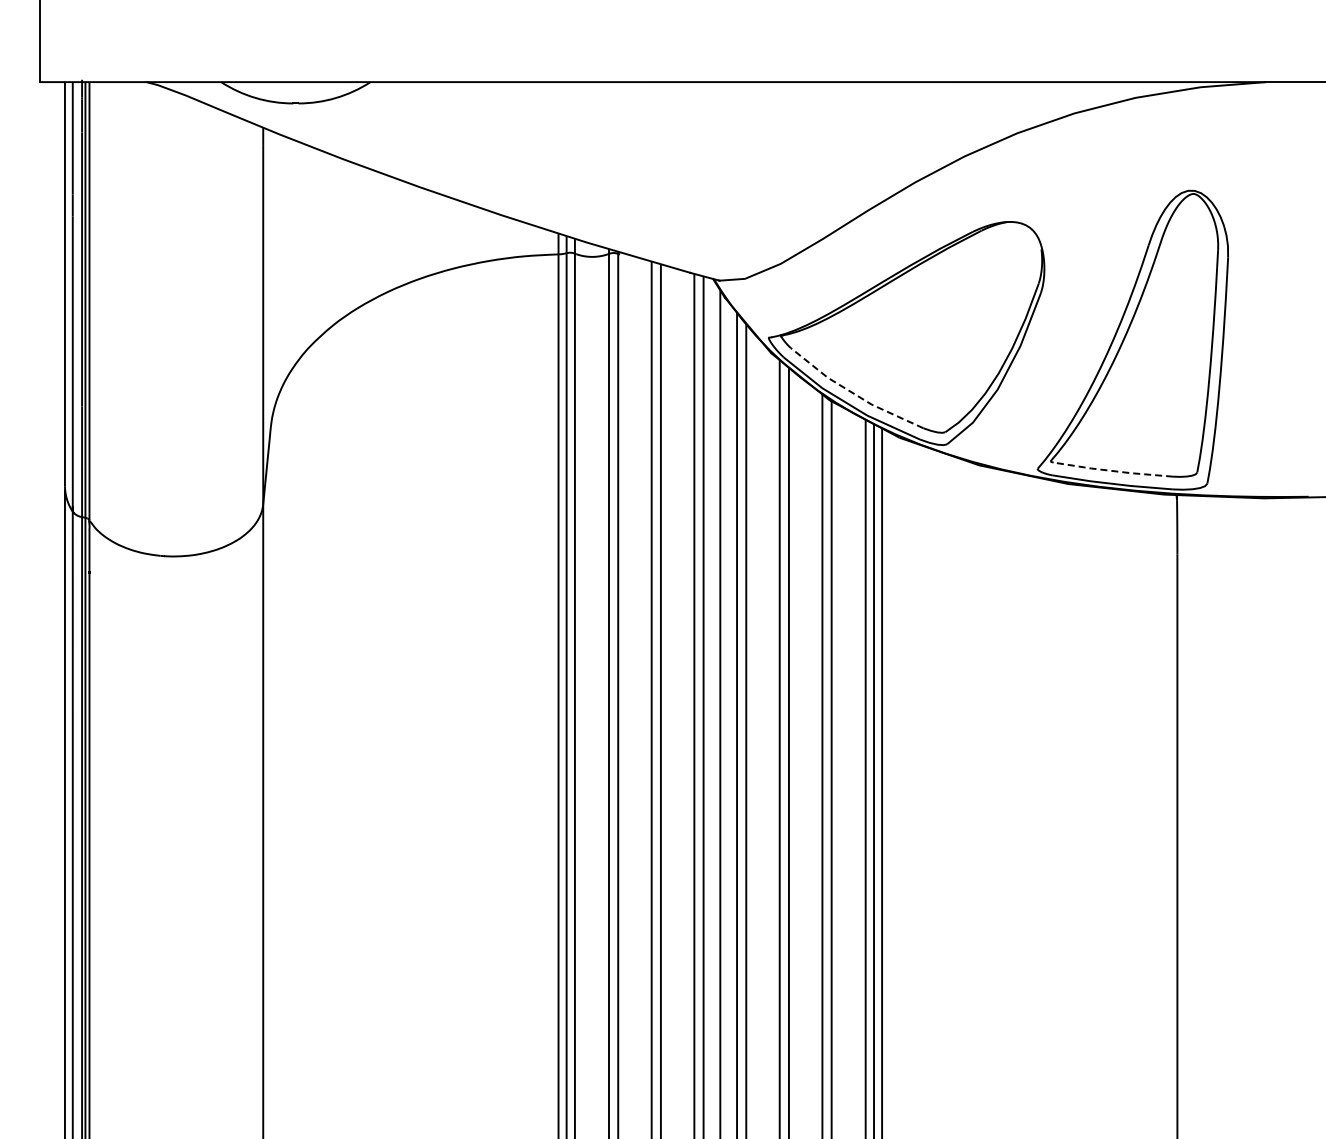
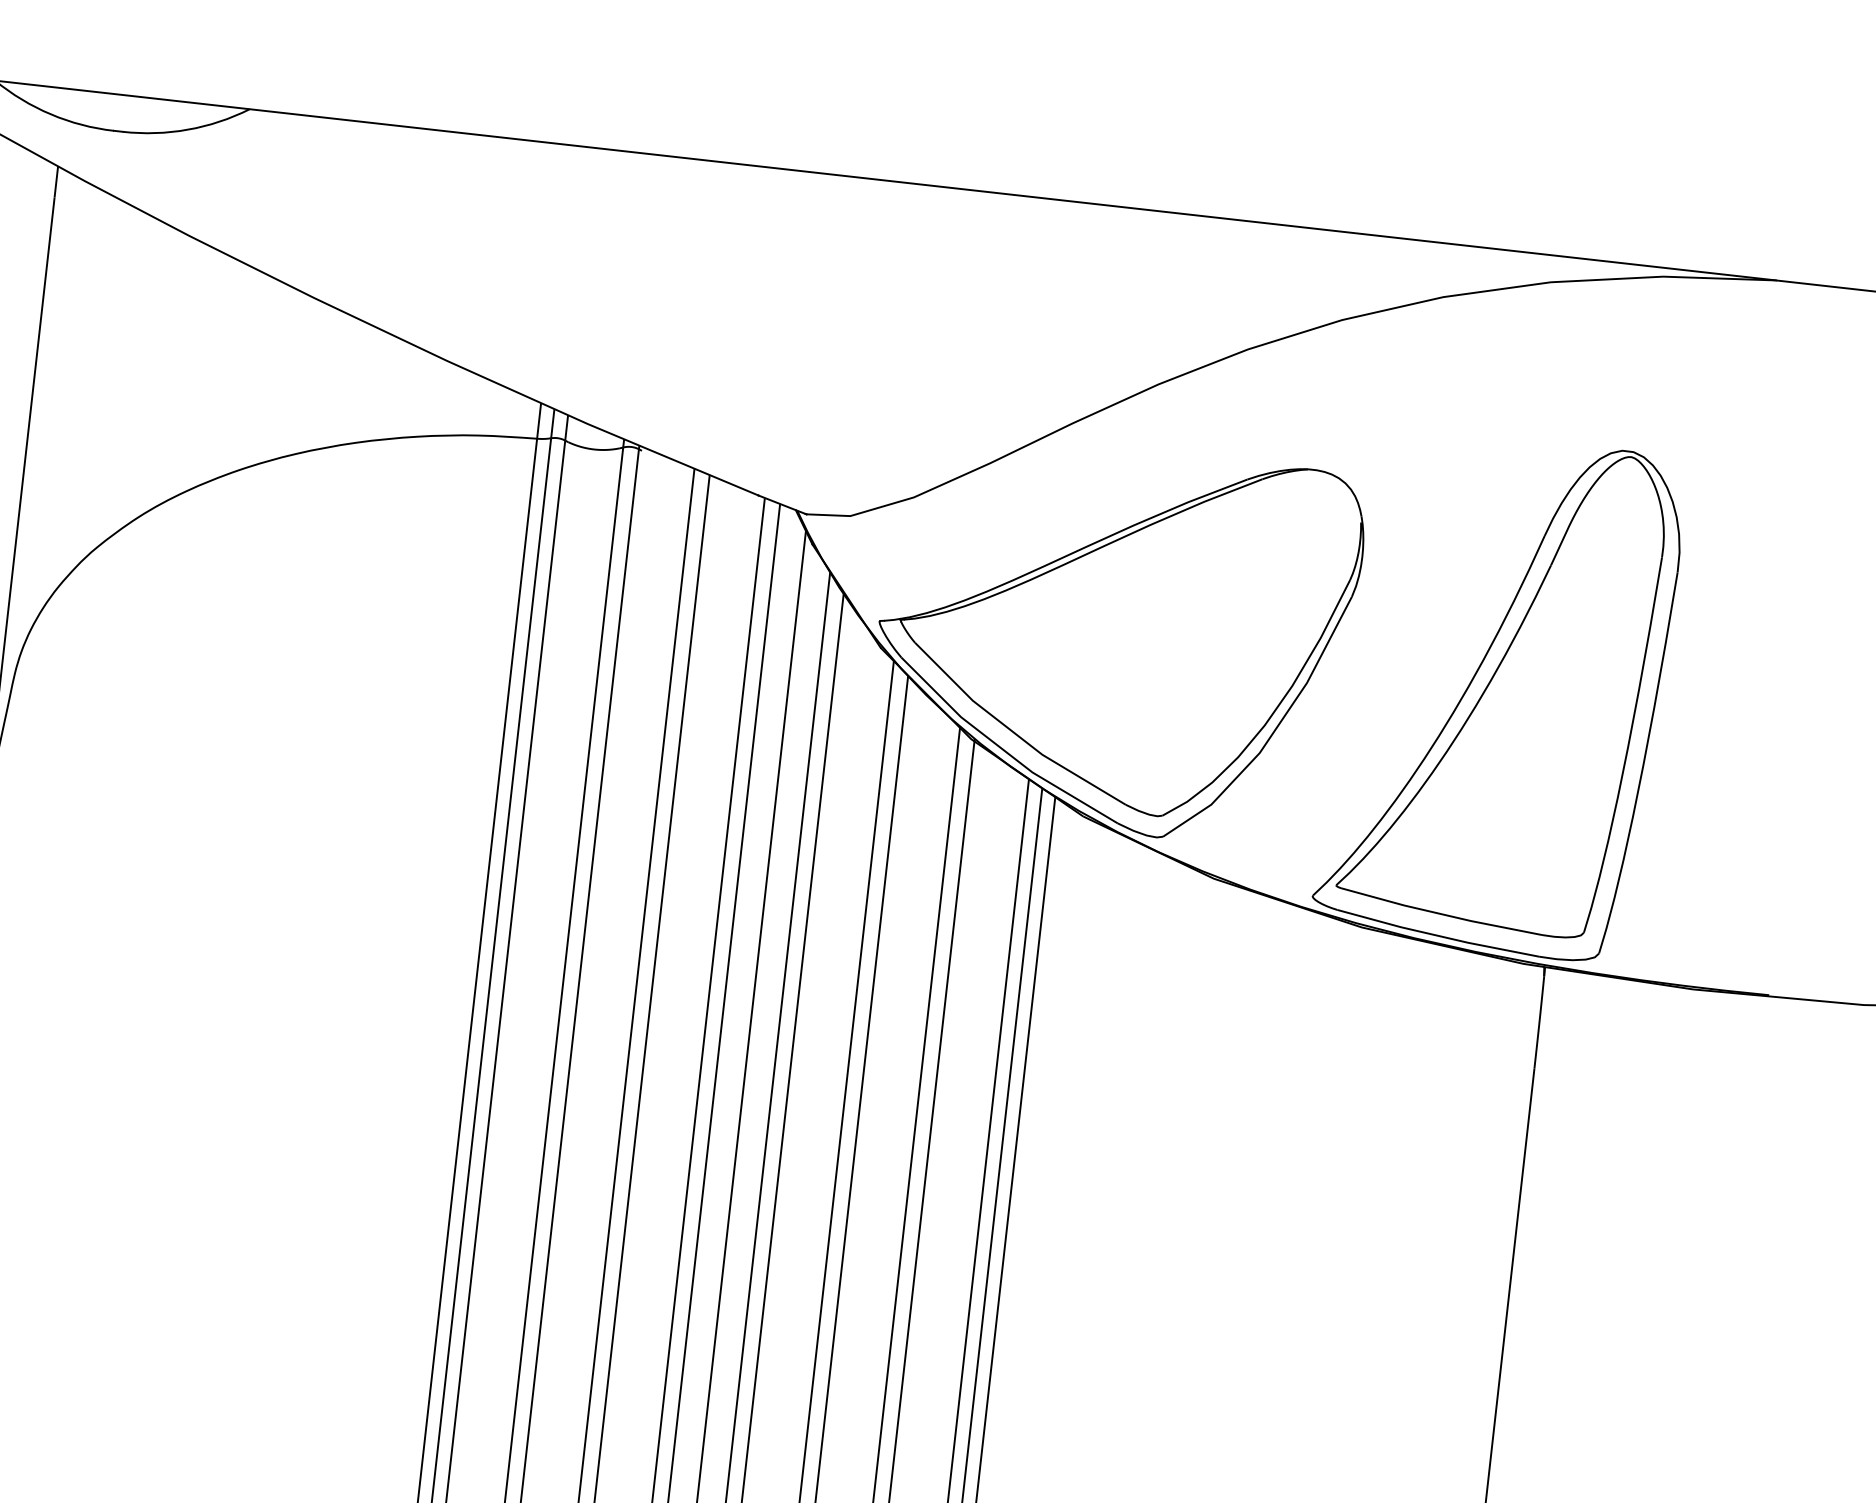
line: (853, 393) -> (1013, 732), dashed -> solid
line: (1112, 471) -> (1439, 914), dashed -> solid

